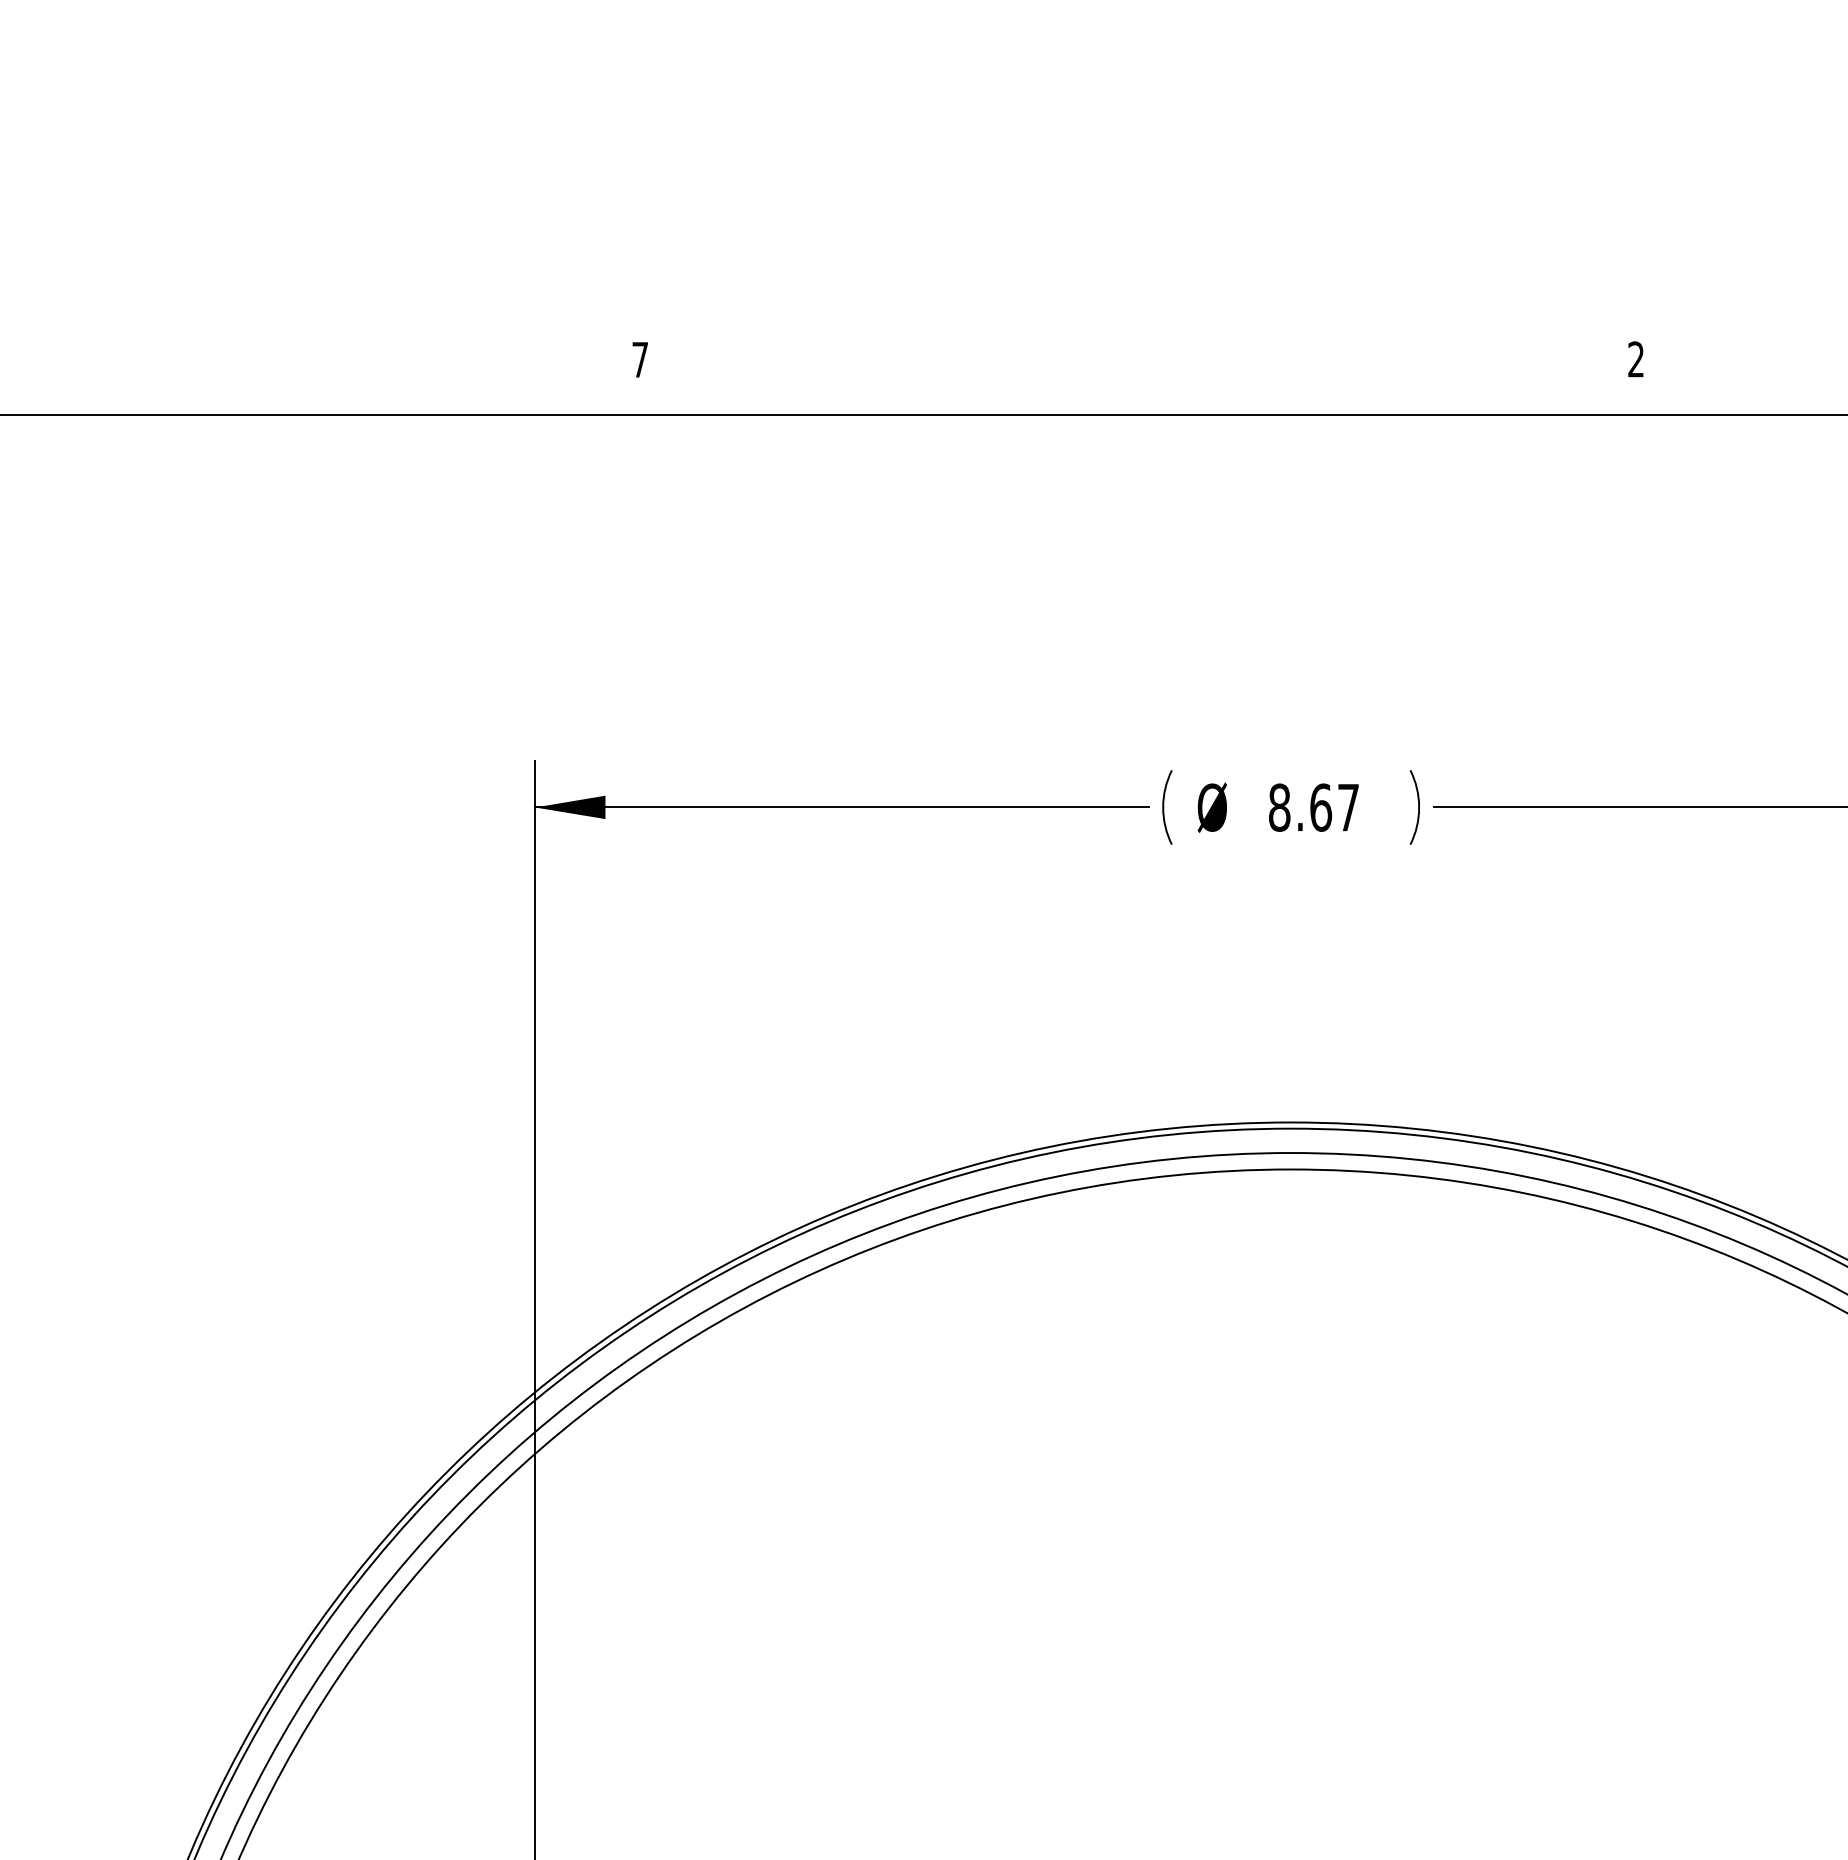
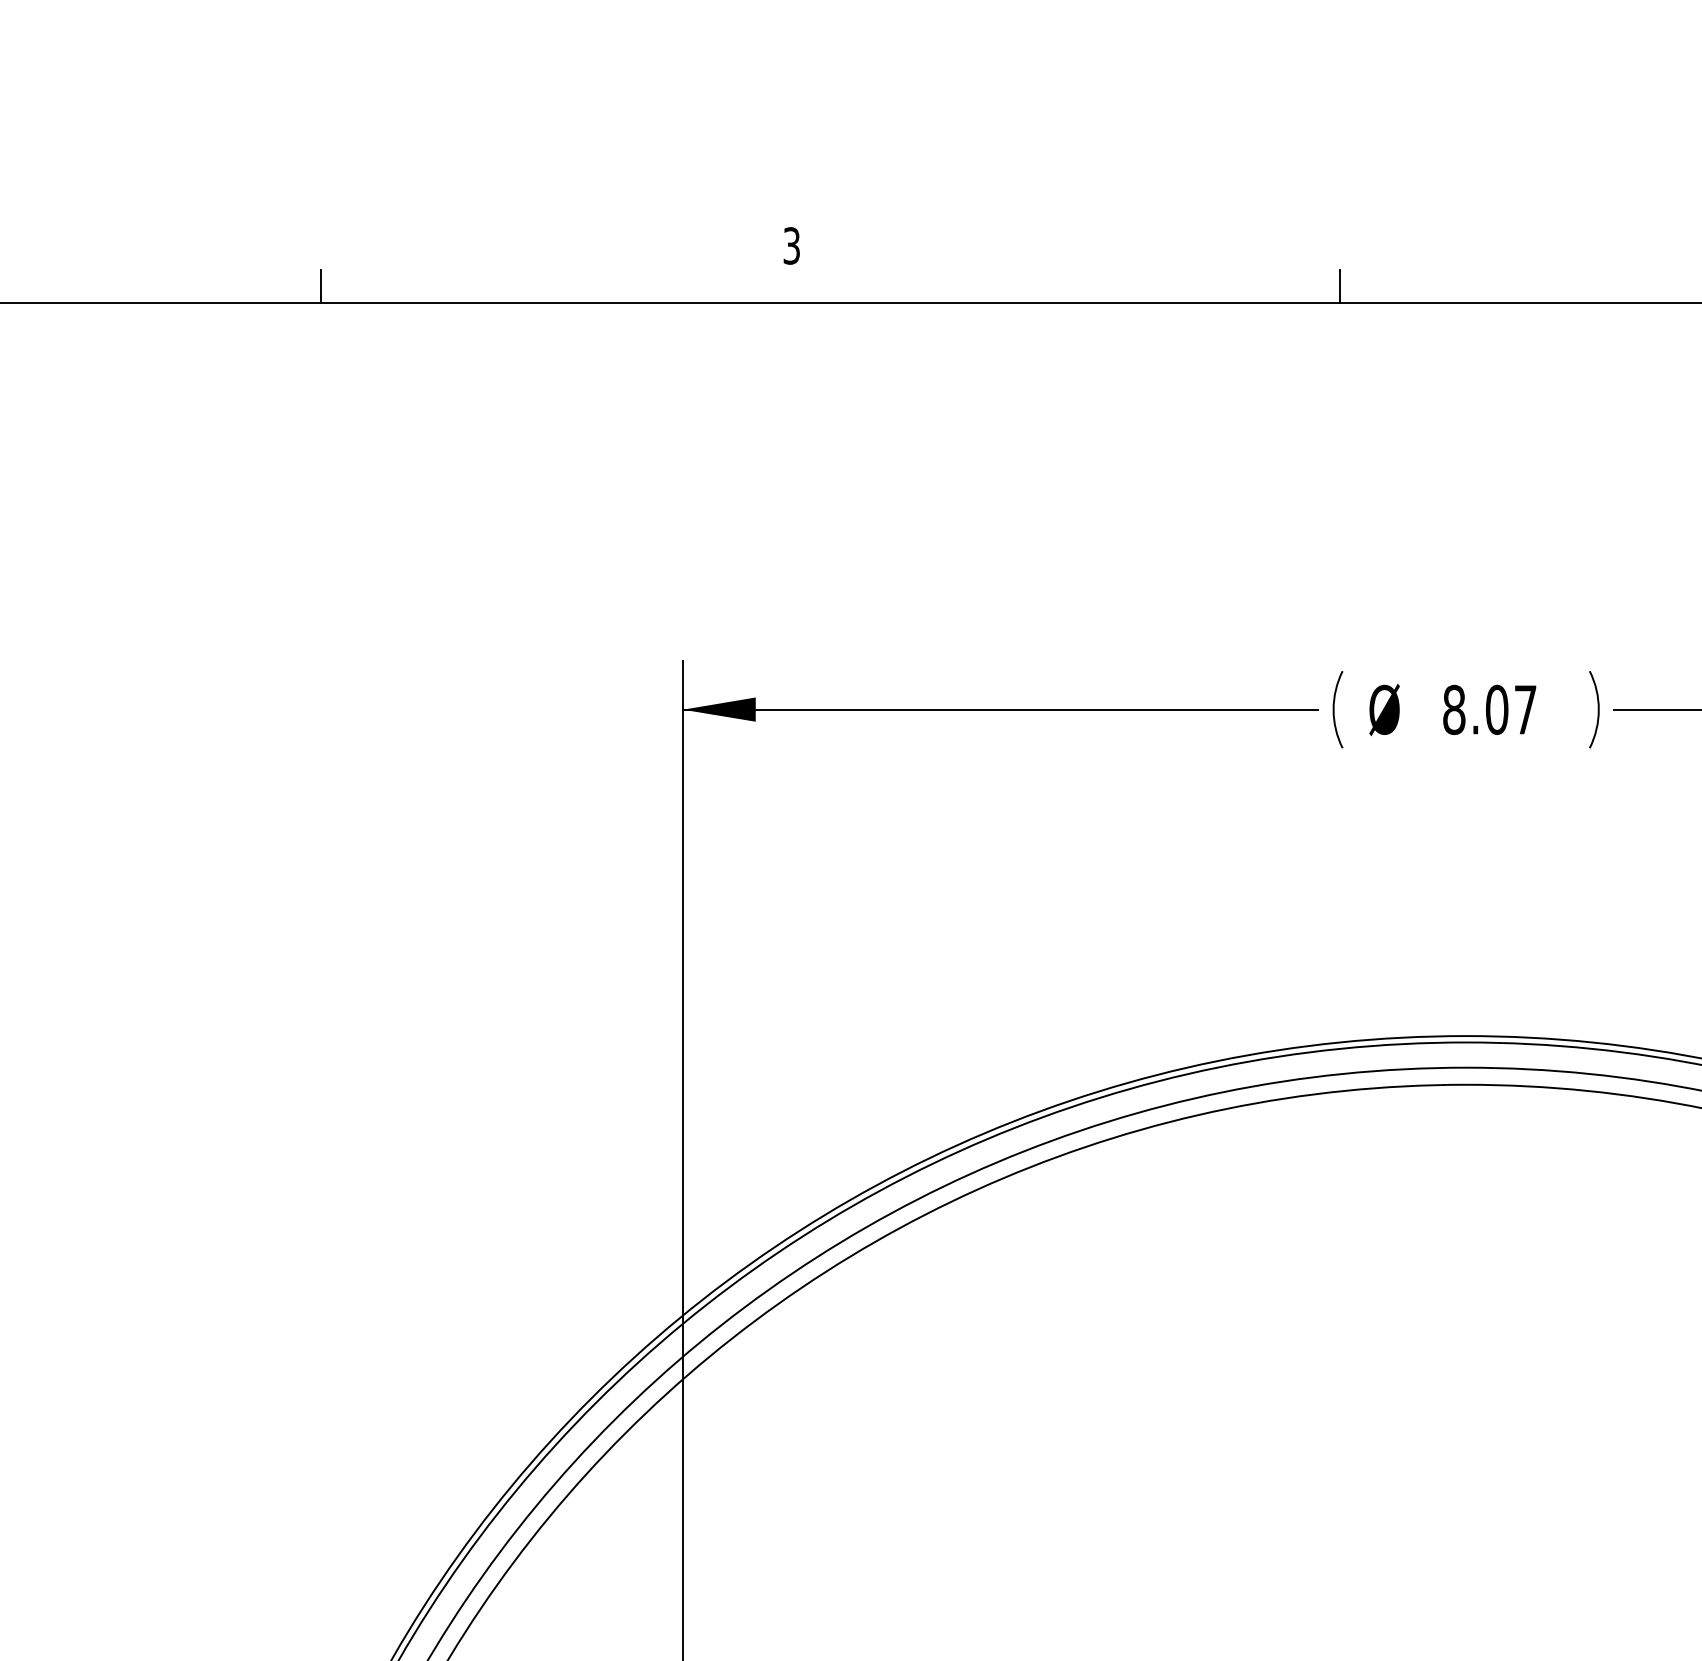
text: (640, 359) -> (792, 245), 7 -> 3
line: (185, 398) -> (320, 285), added
line: (1168, 398) -> (1339, 285), added
text: (1321, 807) -> (1497, 709), 8.67 -> 8.07

